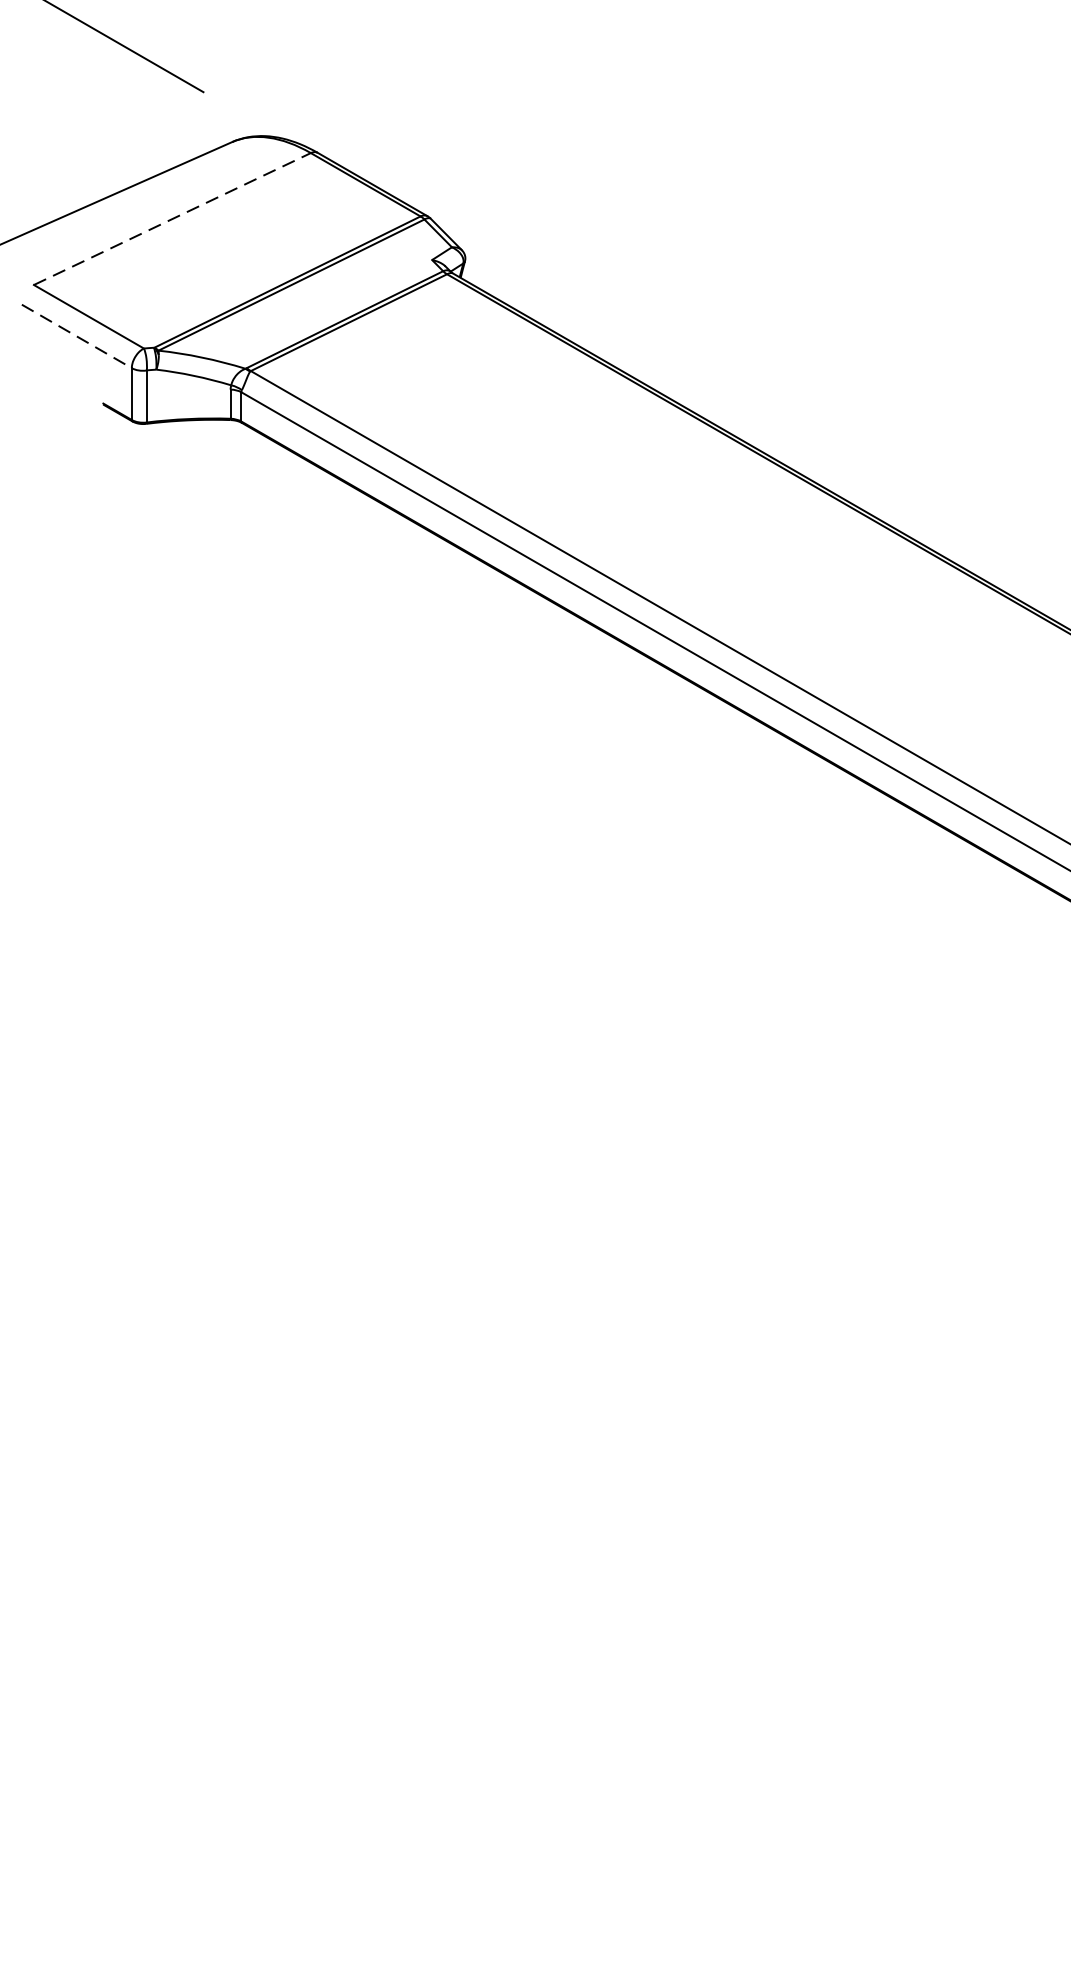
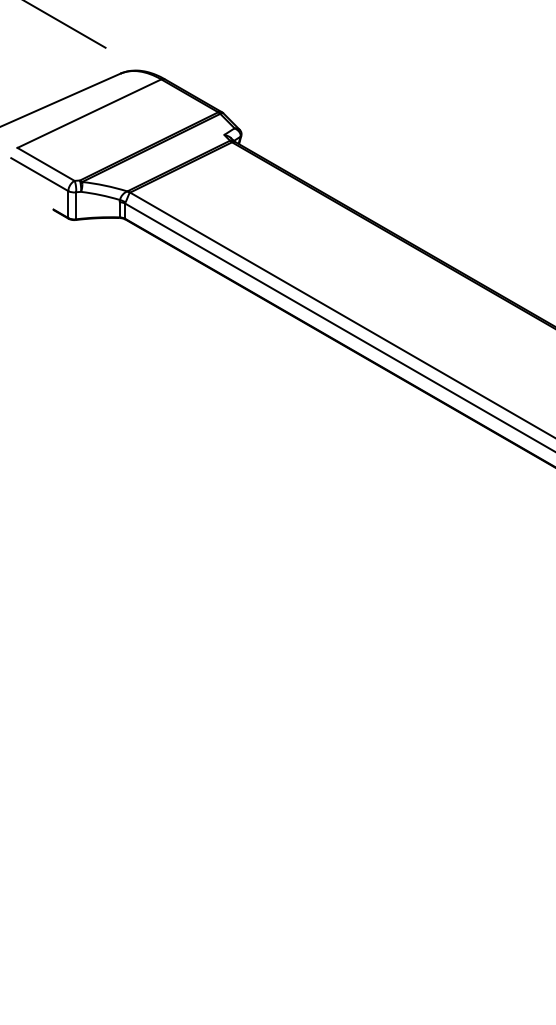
line: (172, 218) -> (89, 113), dashed -> solid
line: (76, 336) -> (39, 174), dashed -> solid

